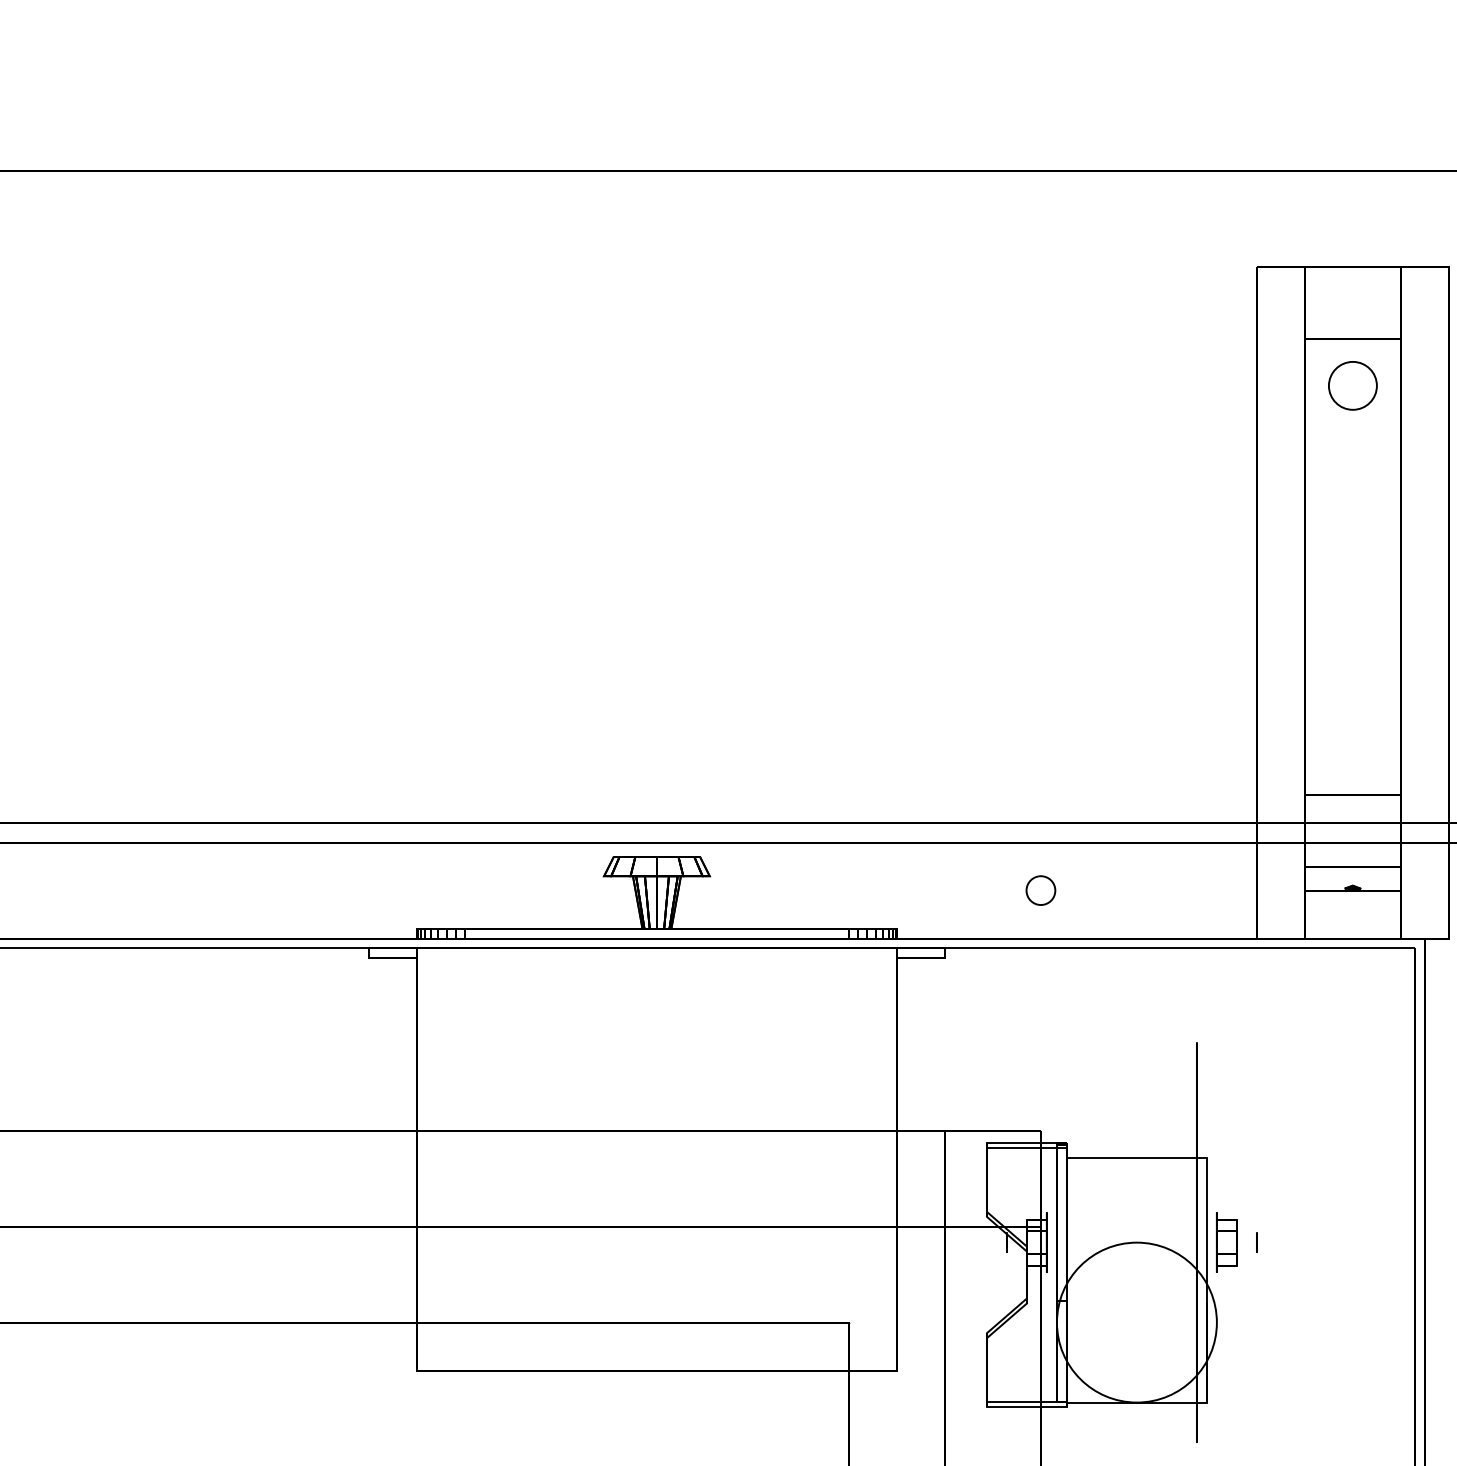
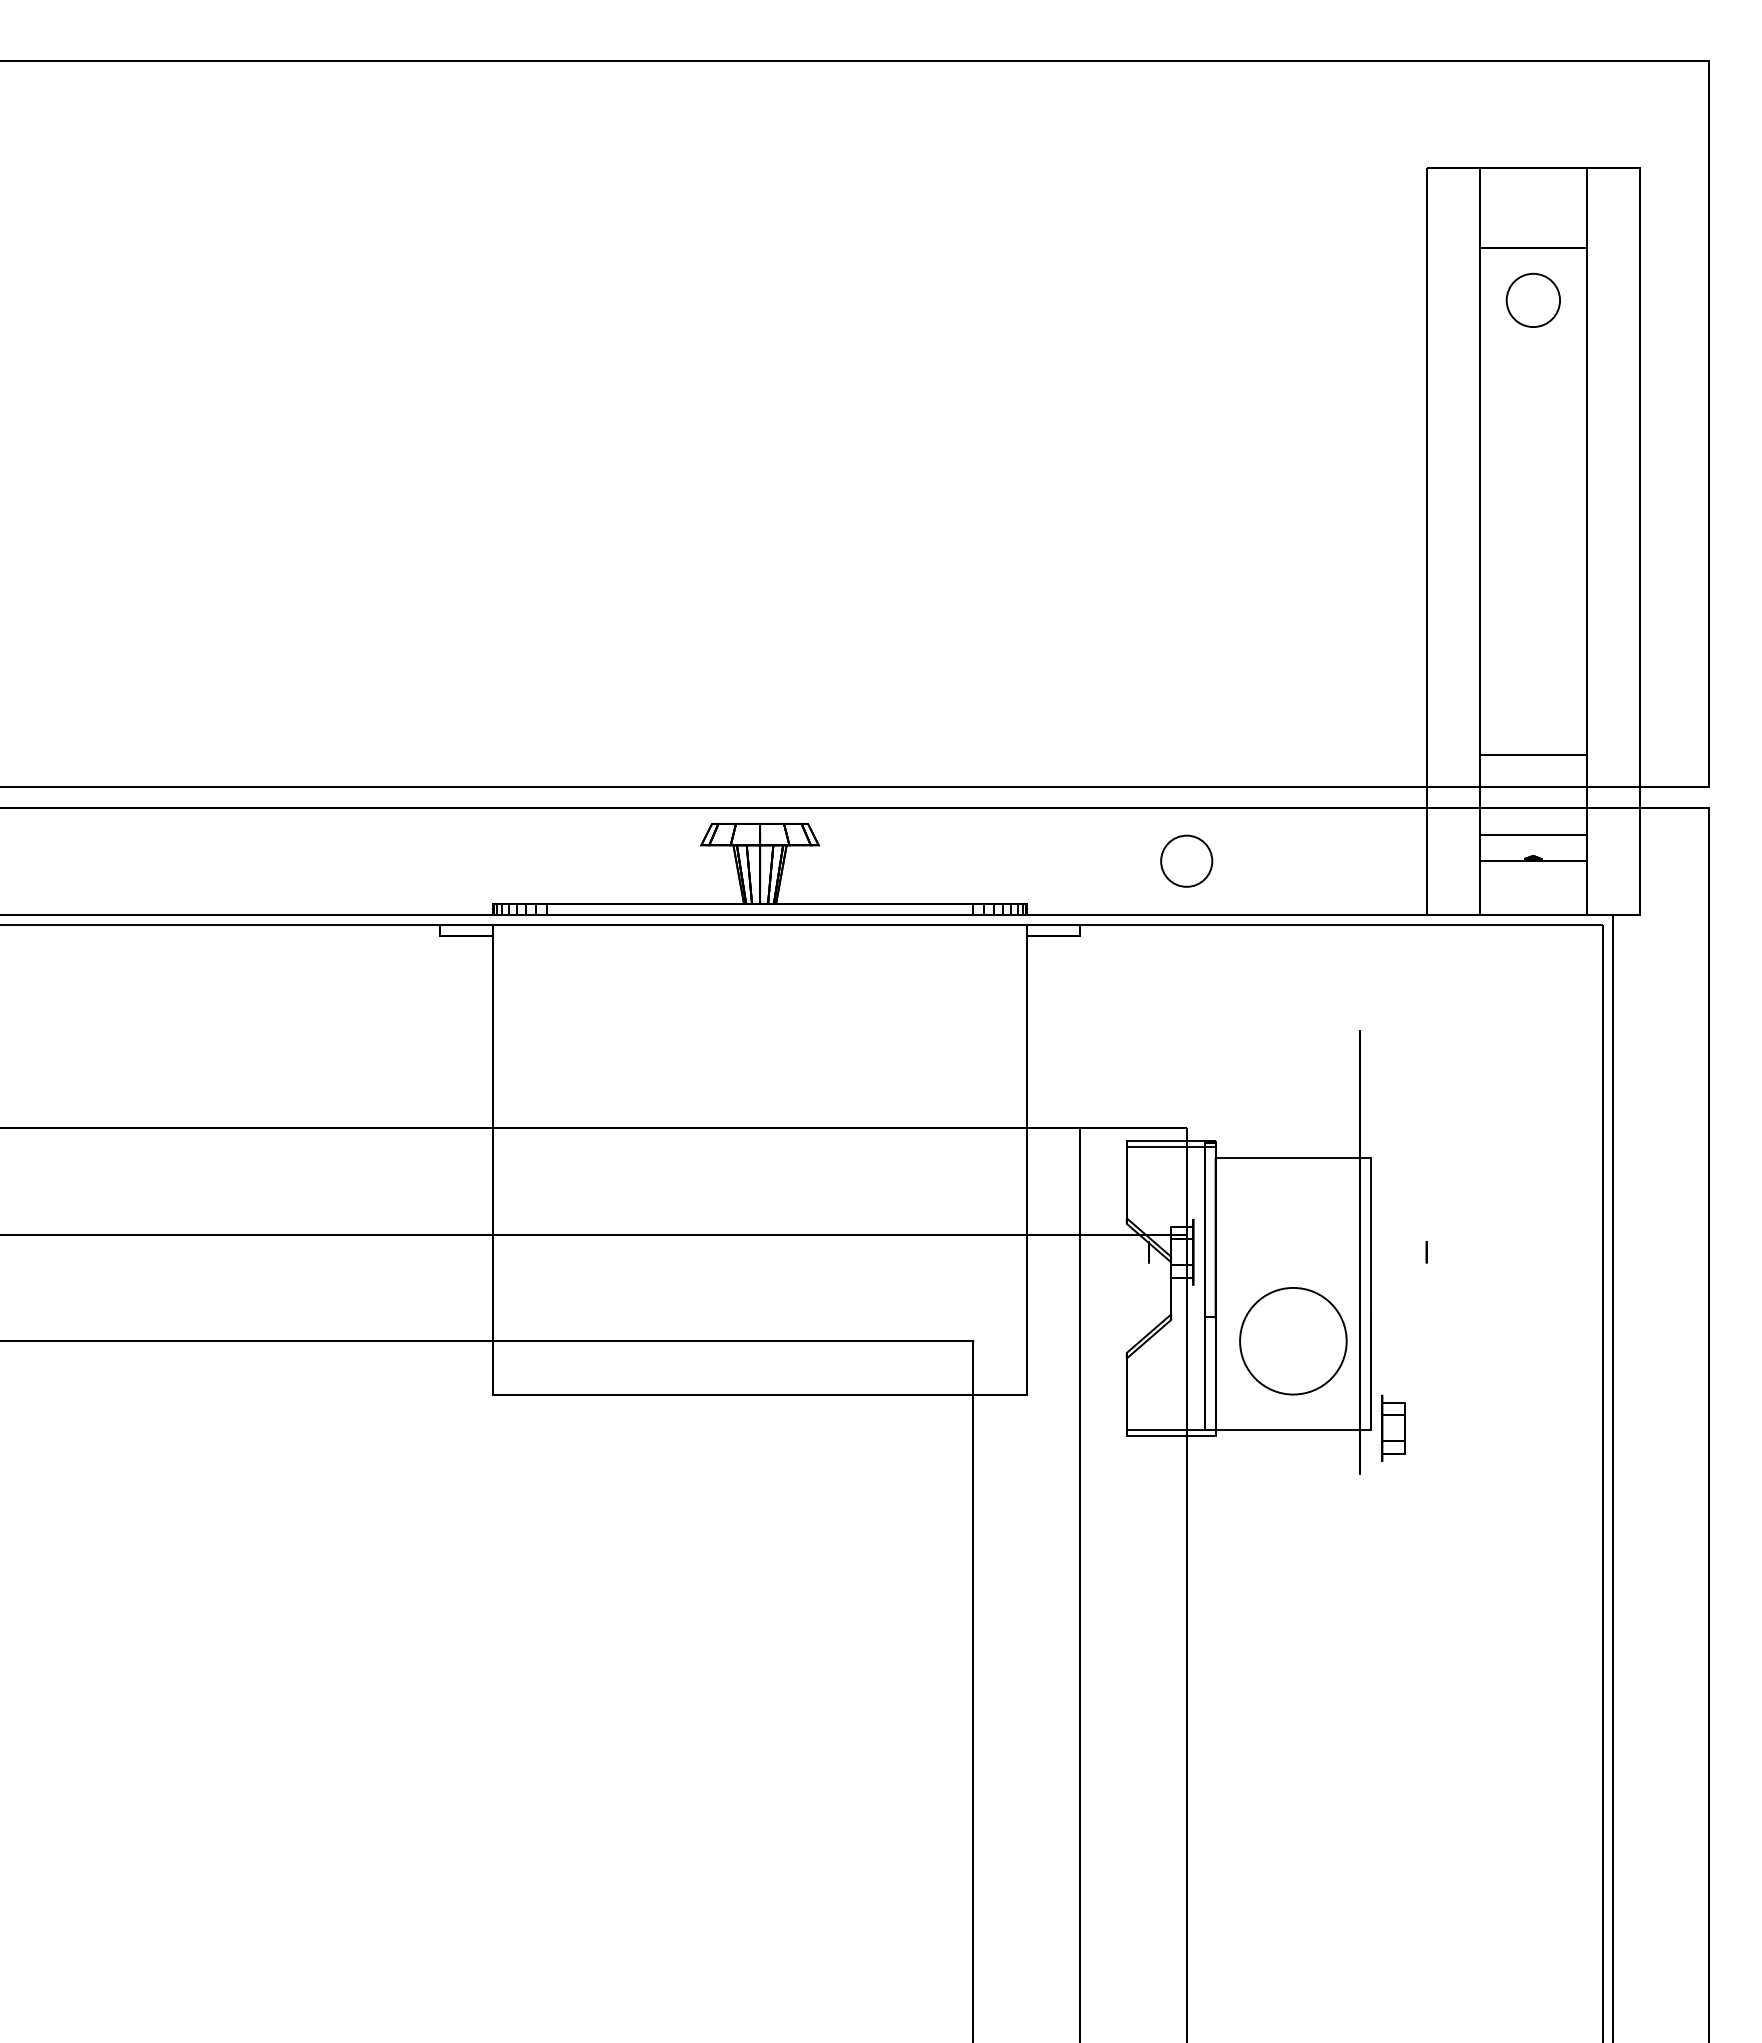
circle: (1040, 890) -> (1186, 861), size x1.6
part: (1227, 1241) -> (1393, 1427), moved
circle: (1137, 1322) -> (1293, 1341), size x0.6

